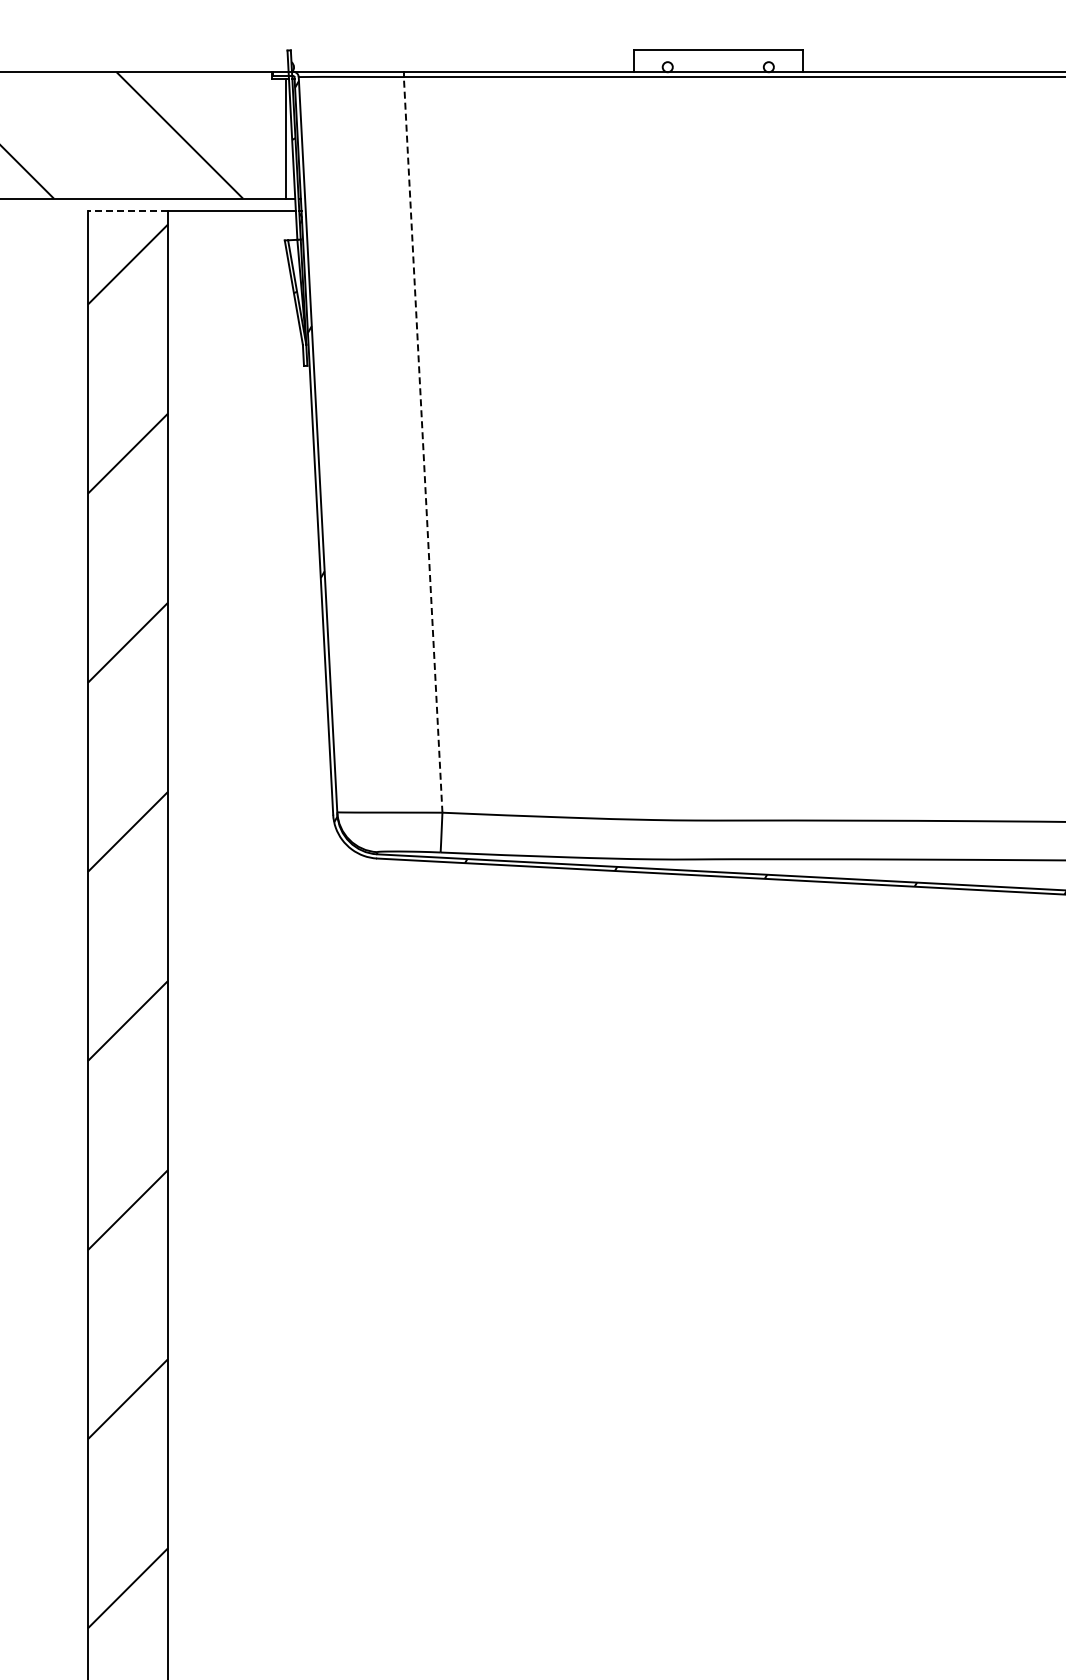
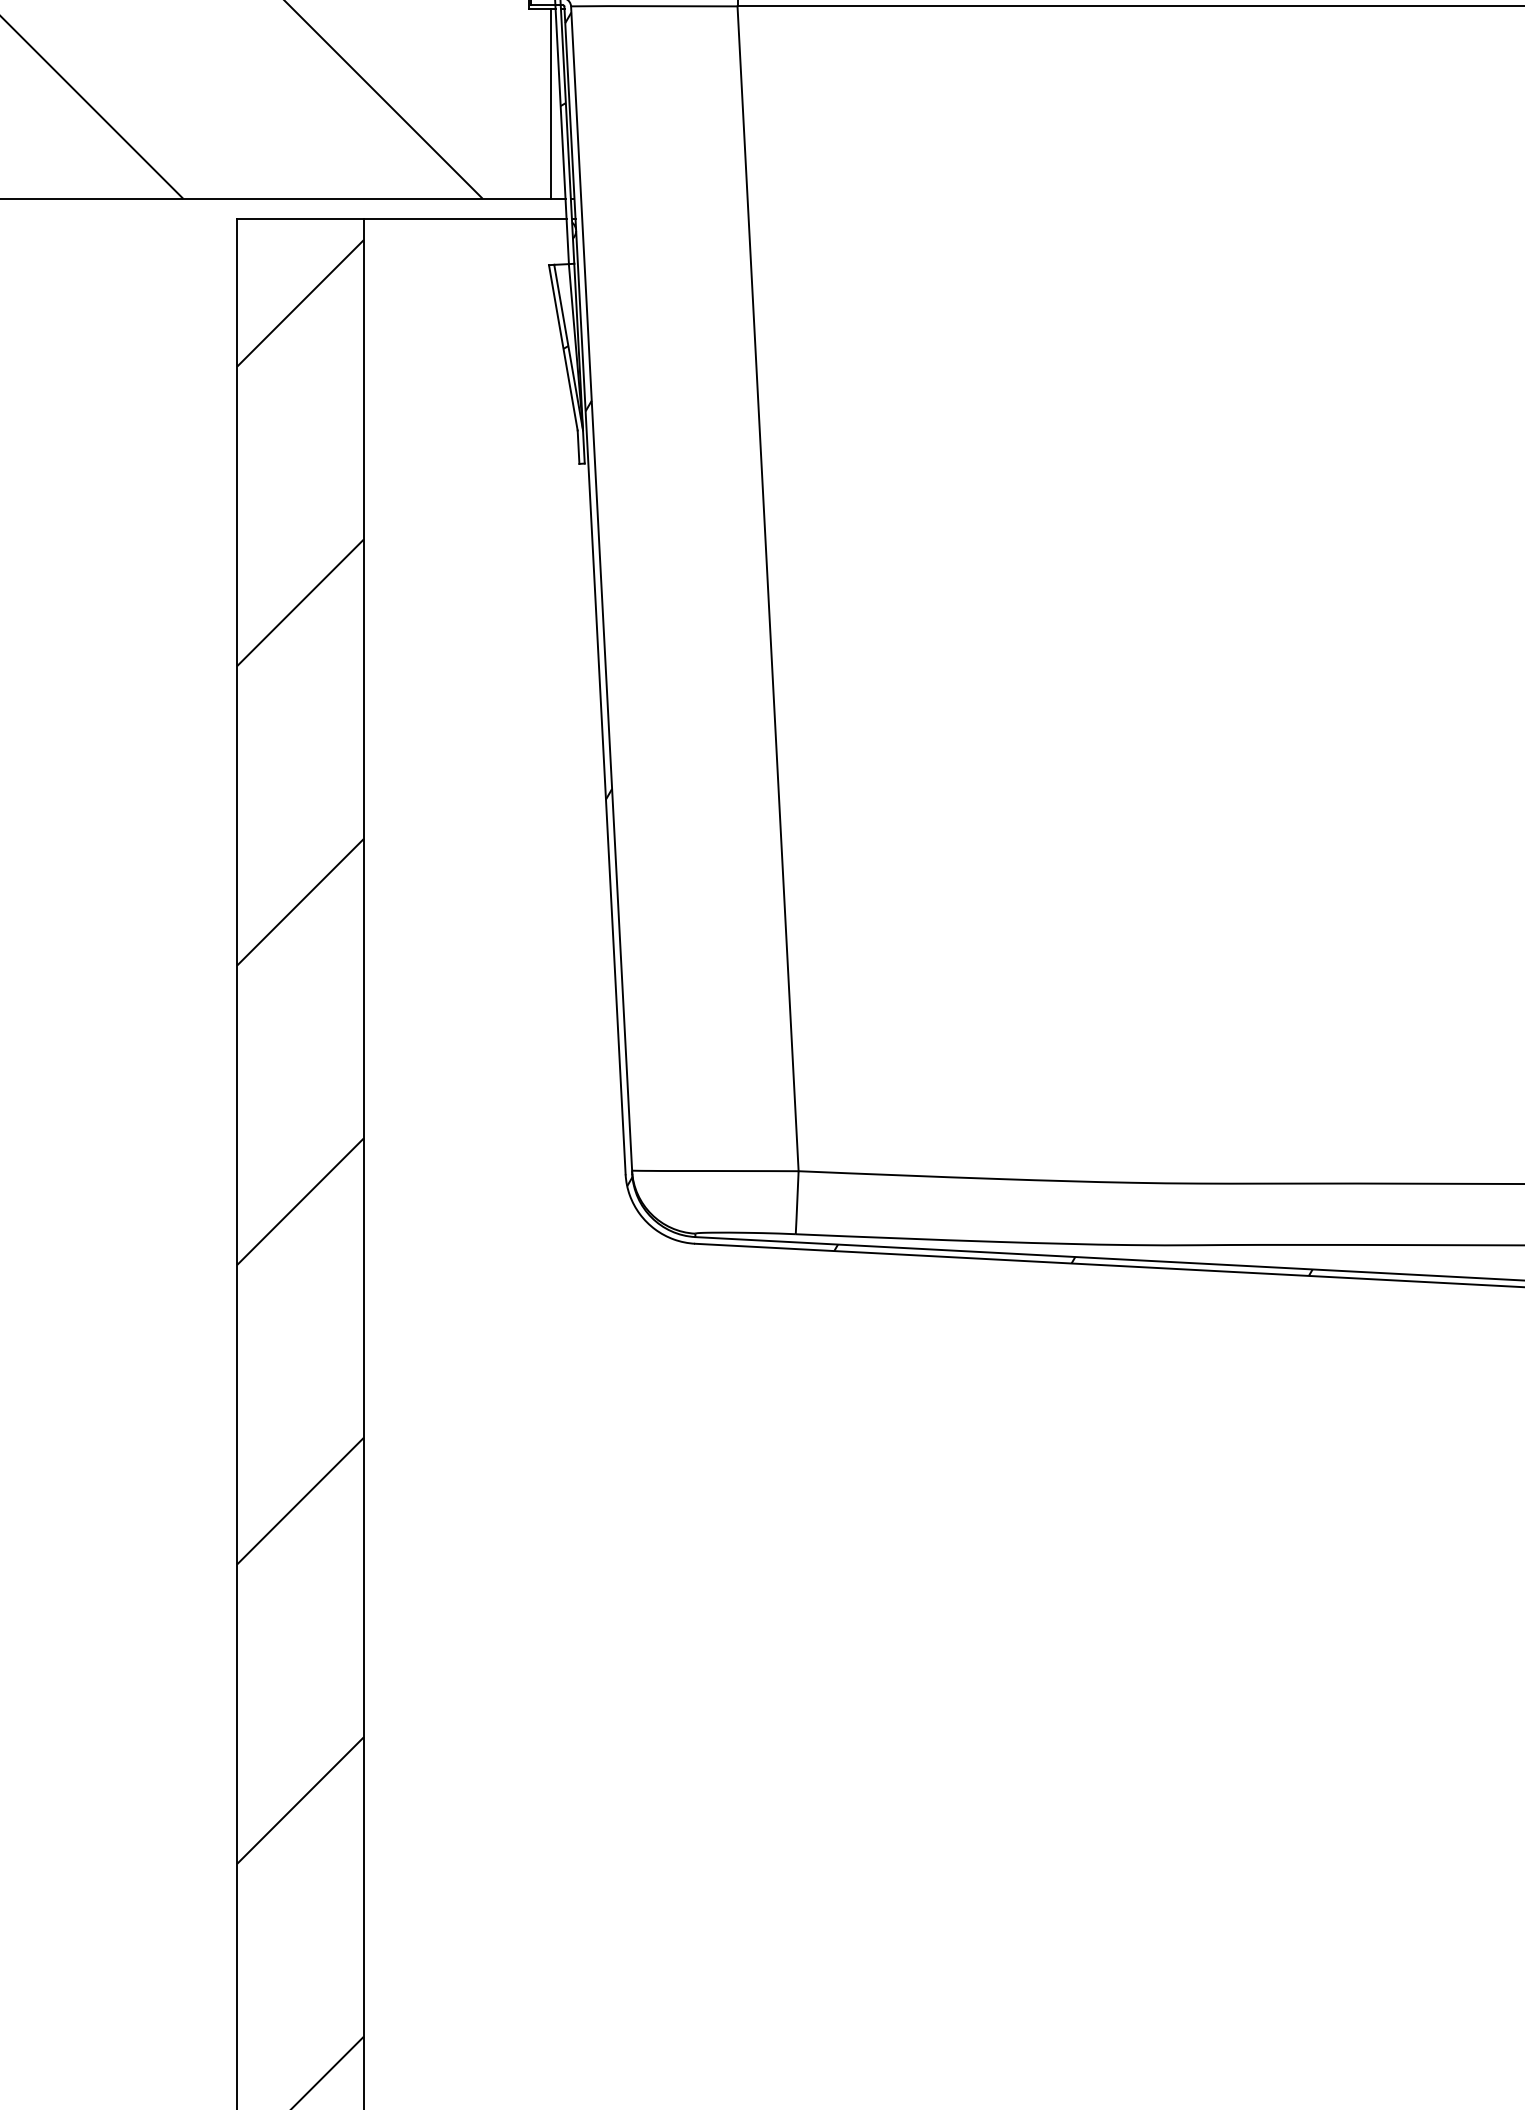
line: (127, 211) -> (299, 219), dashed -> solid
line: (423, 444) -> (768, 588), dashed -> solid

